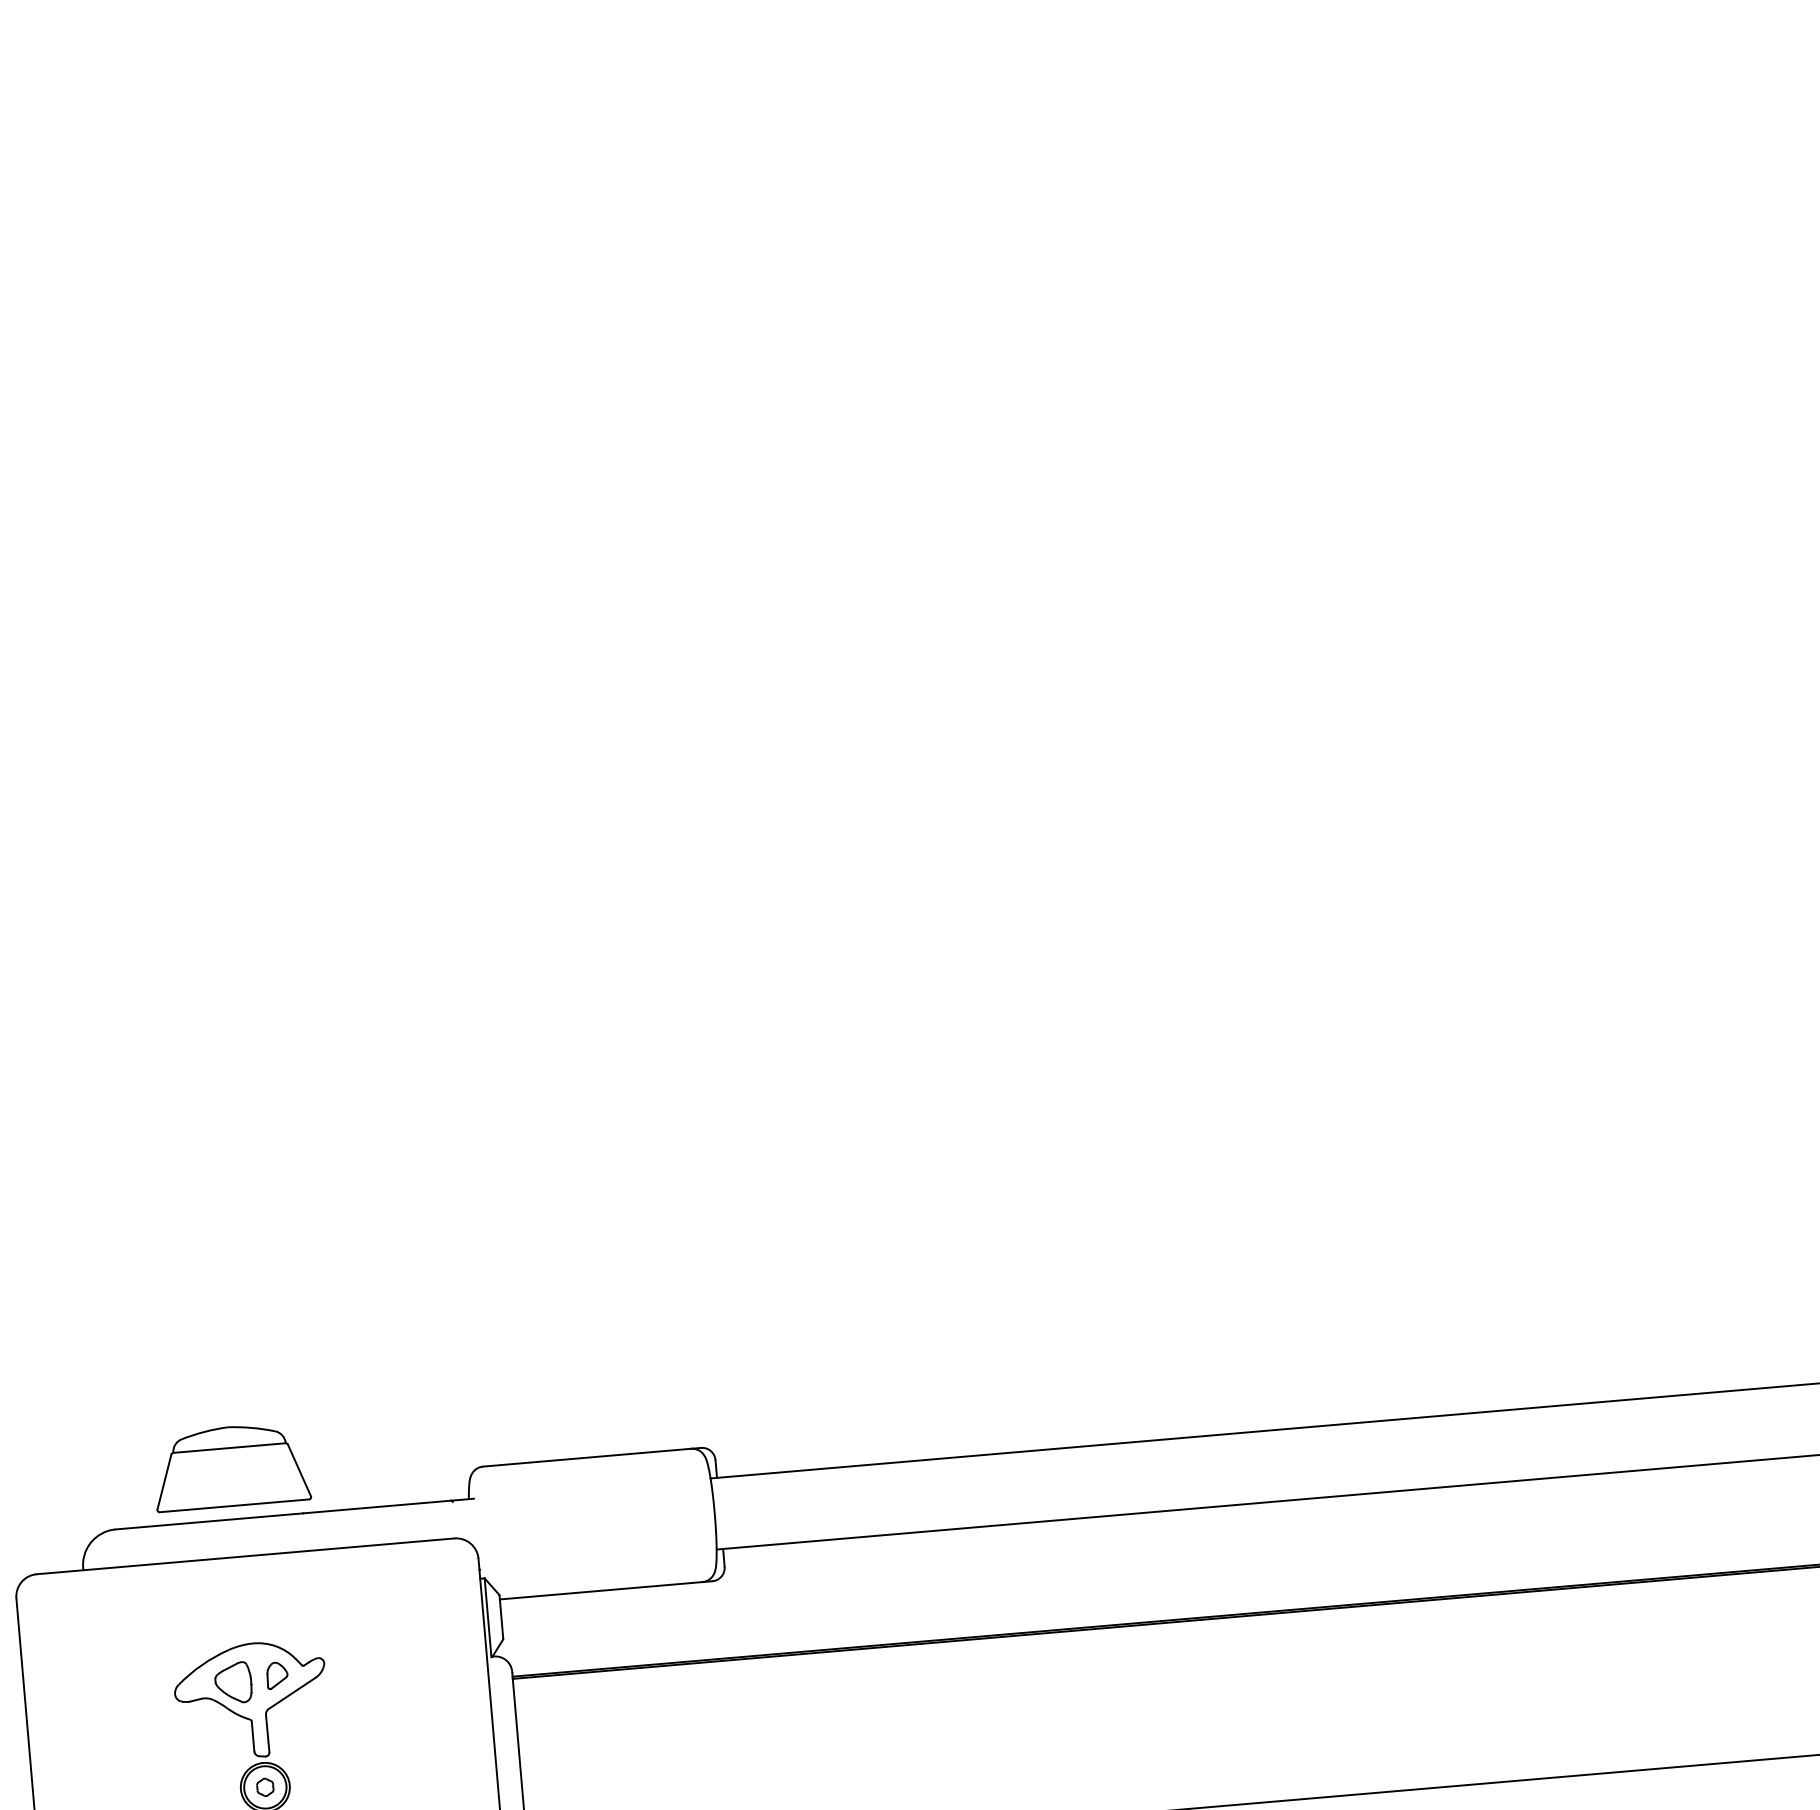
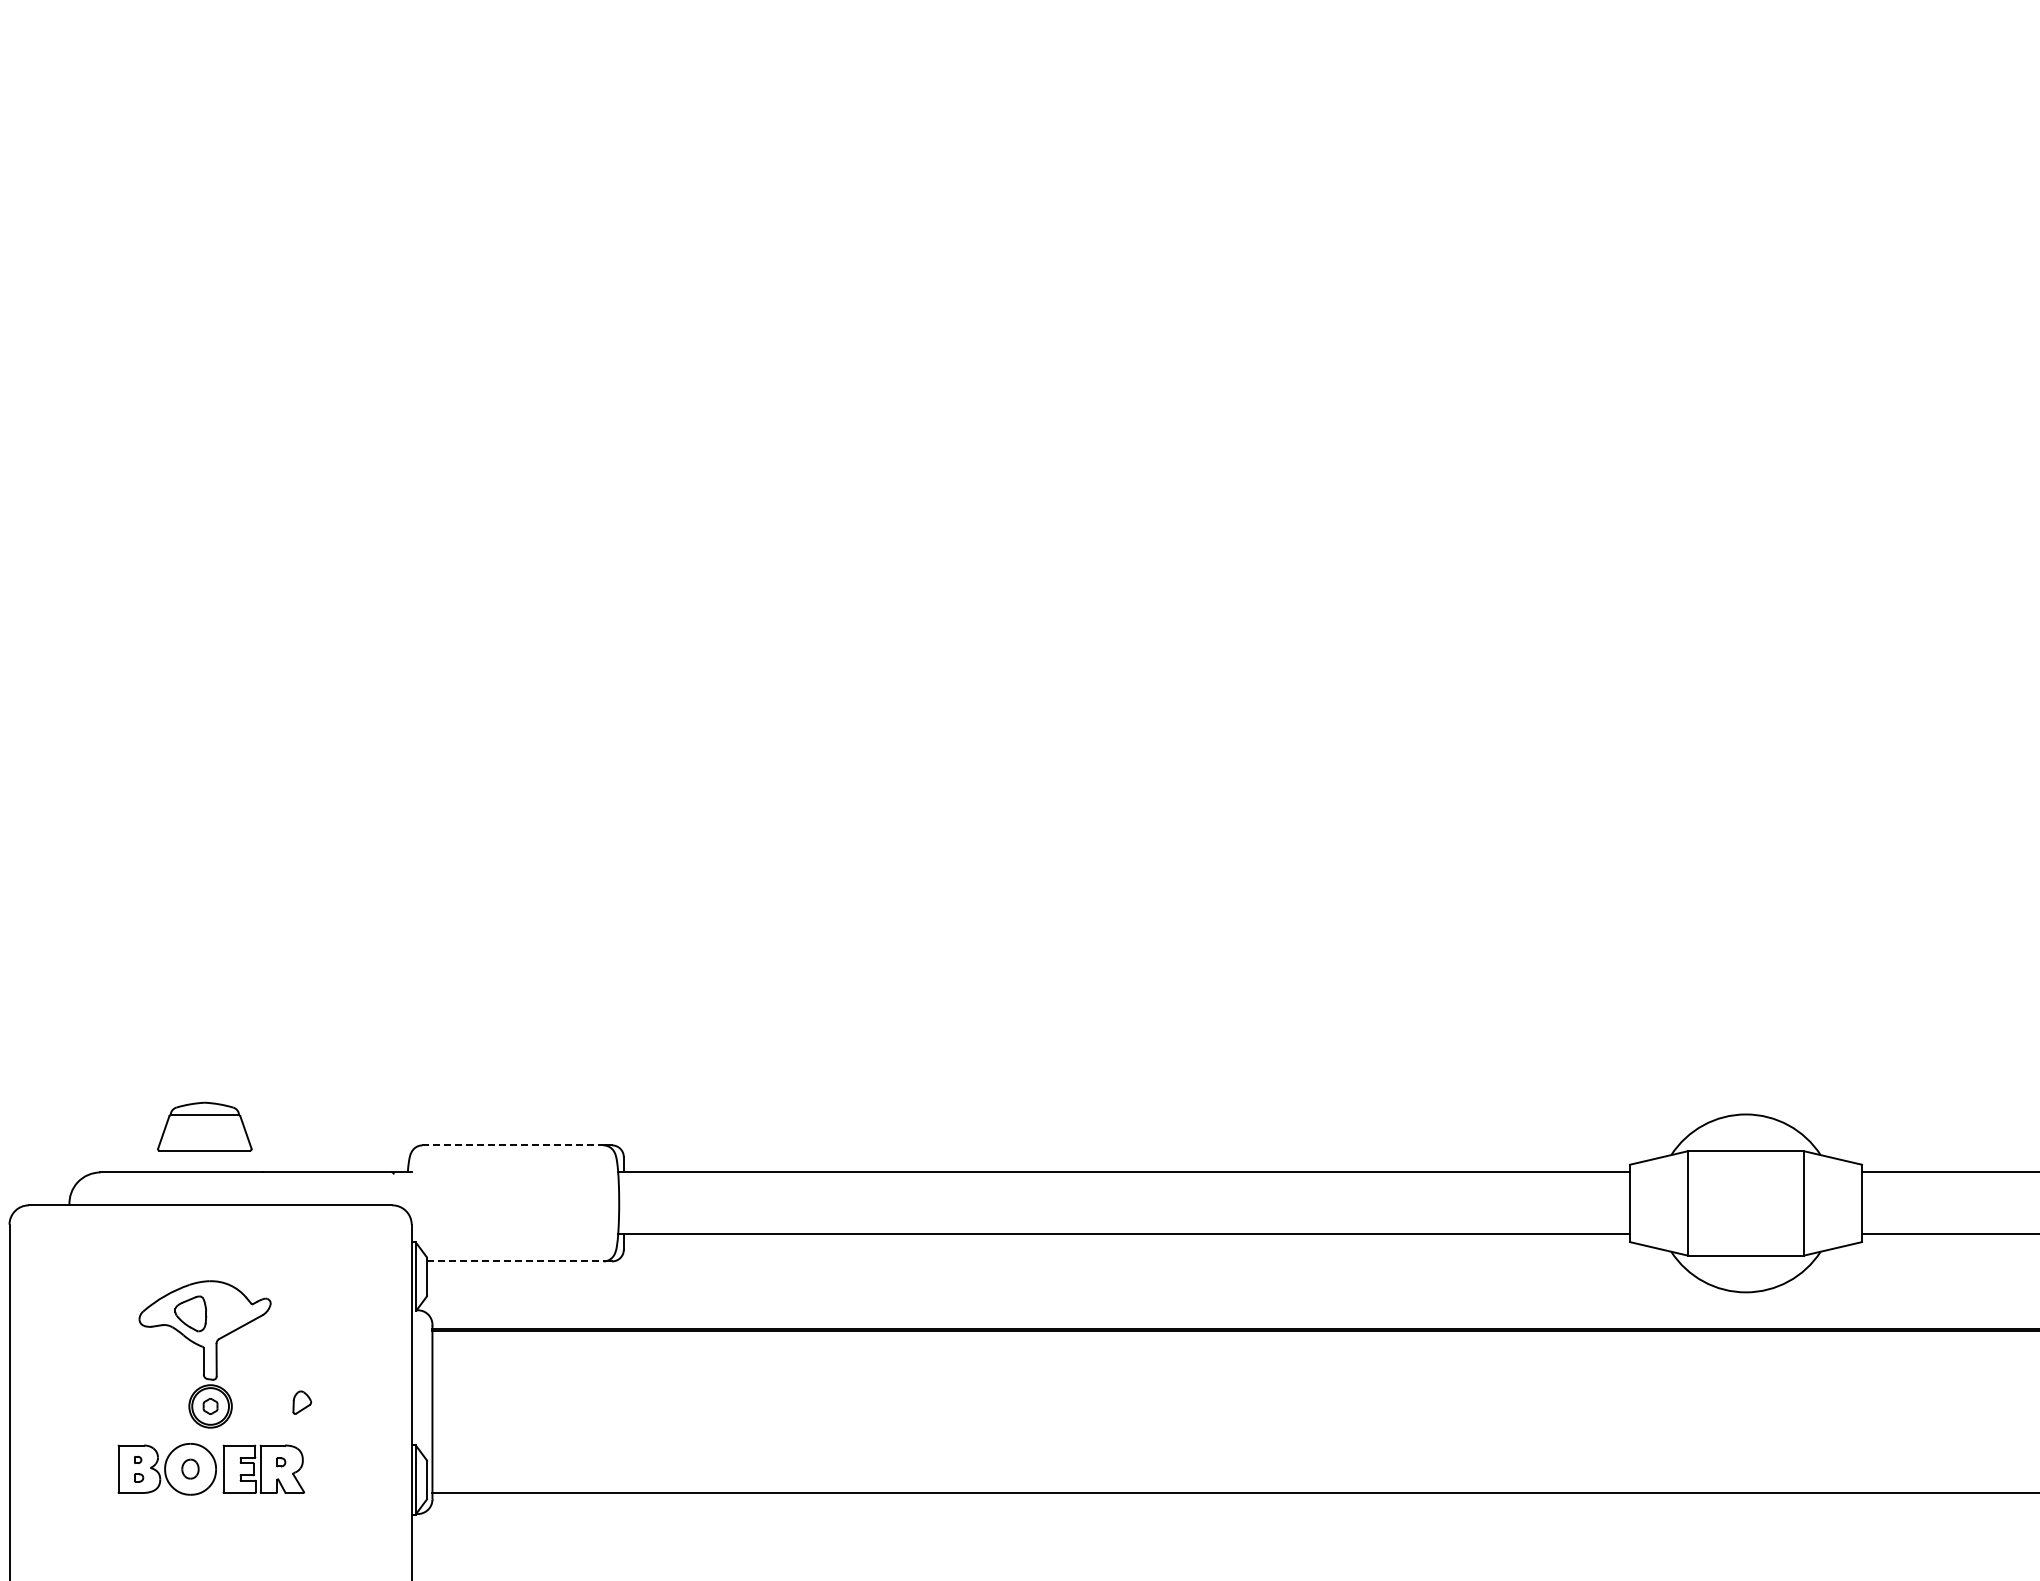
line: (587, 1457) -> (513, 1145), solid -> dashed
part: (230, 1466) -> (204, 1126), size x0.7
line: (601, 1590) -> (515, 1261), solid -> dashed
part: (276, 1675) -> (301, 1402), moved

